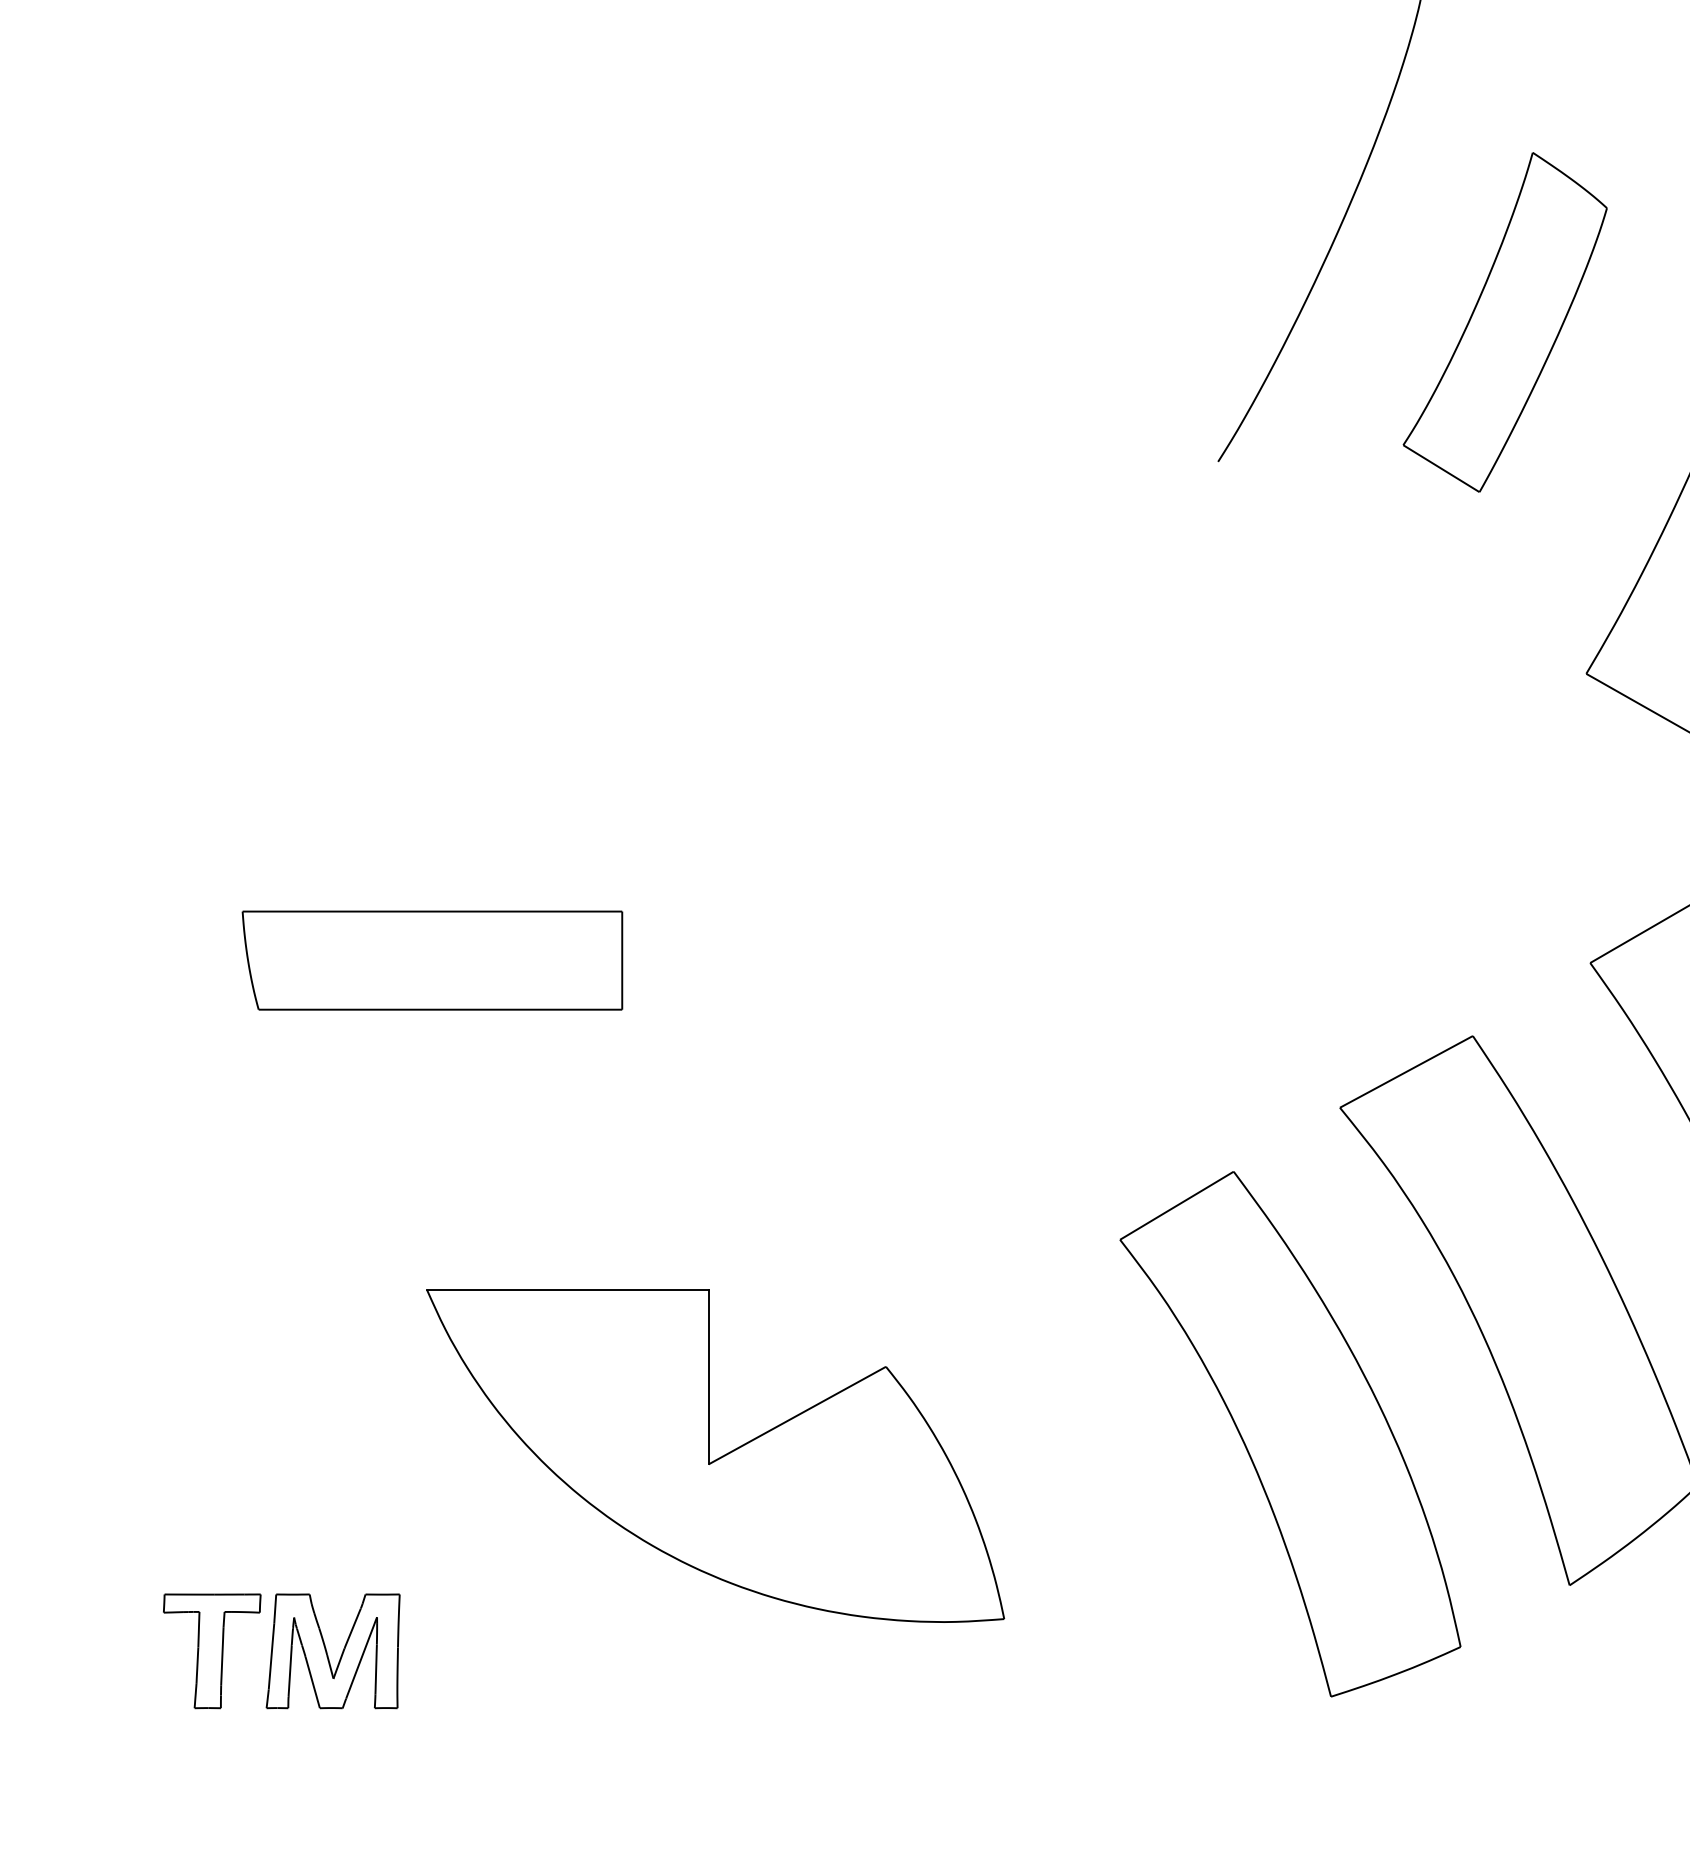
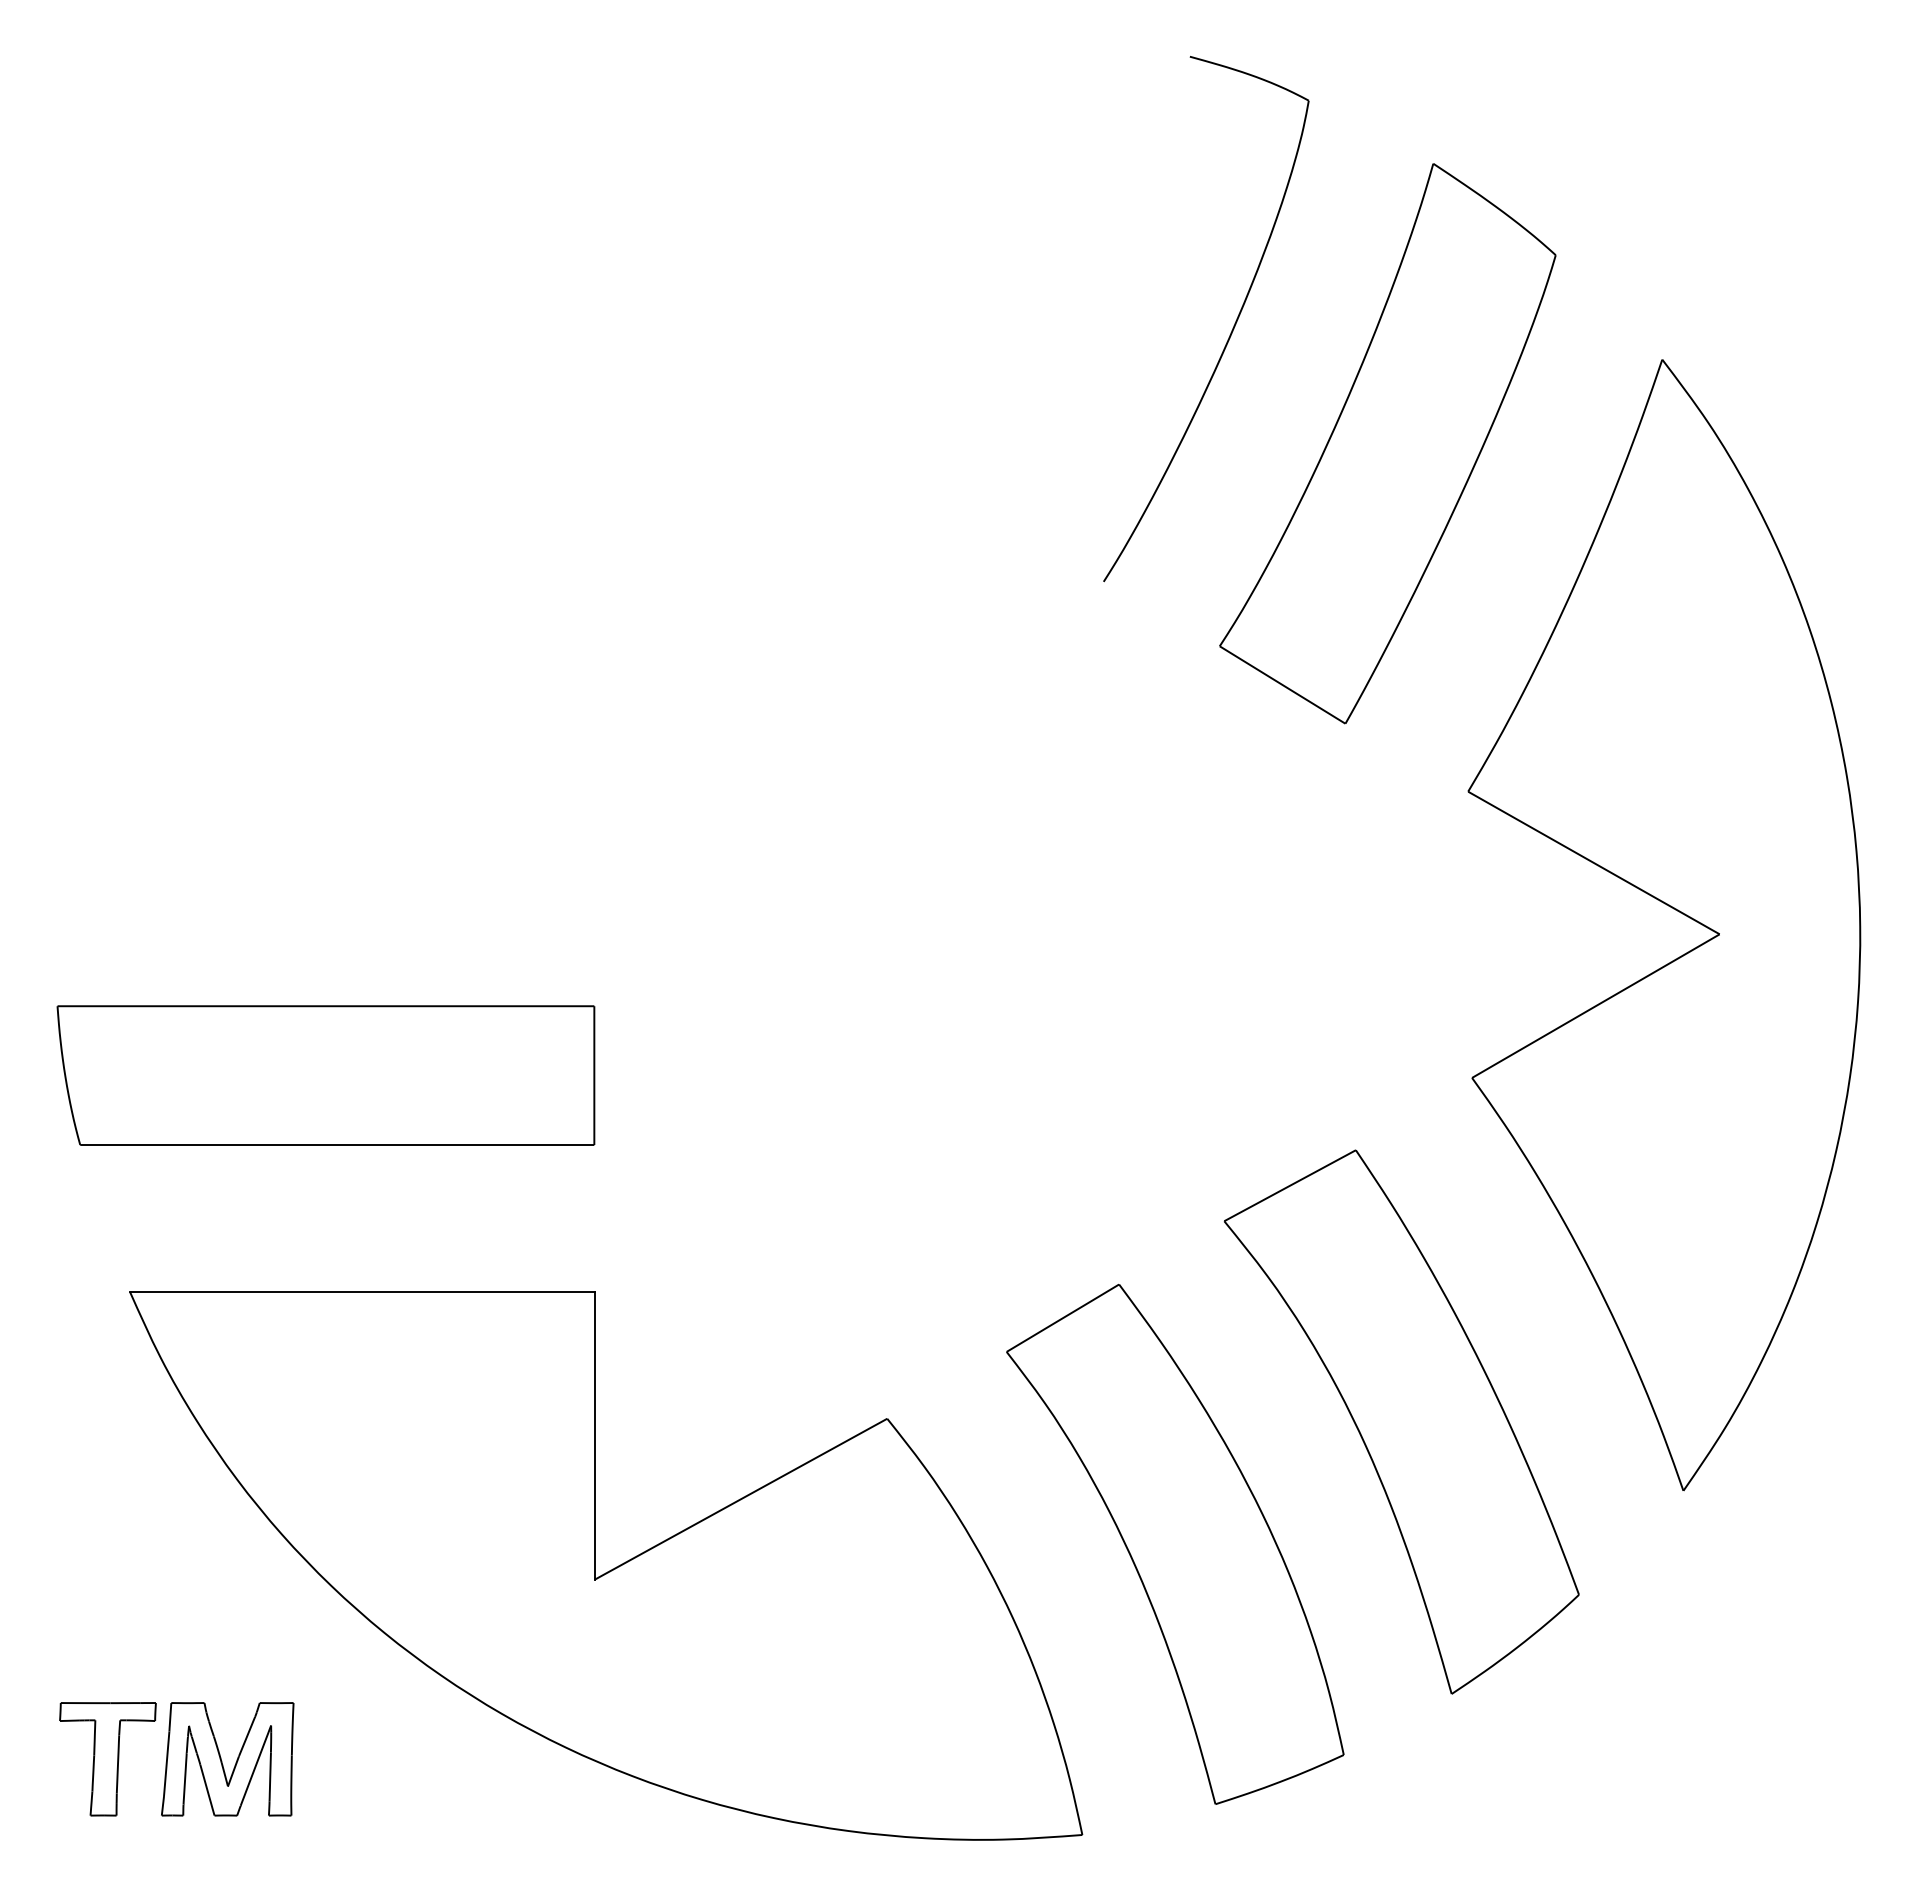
part: (1504, 322) -> (1387, 443), size x1.67
part: (431, 960) -> (325, 1075), size x1.43
part: (715, 1455) -> (606, 1565), size x1.67

